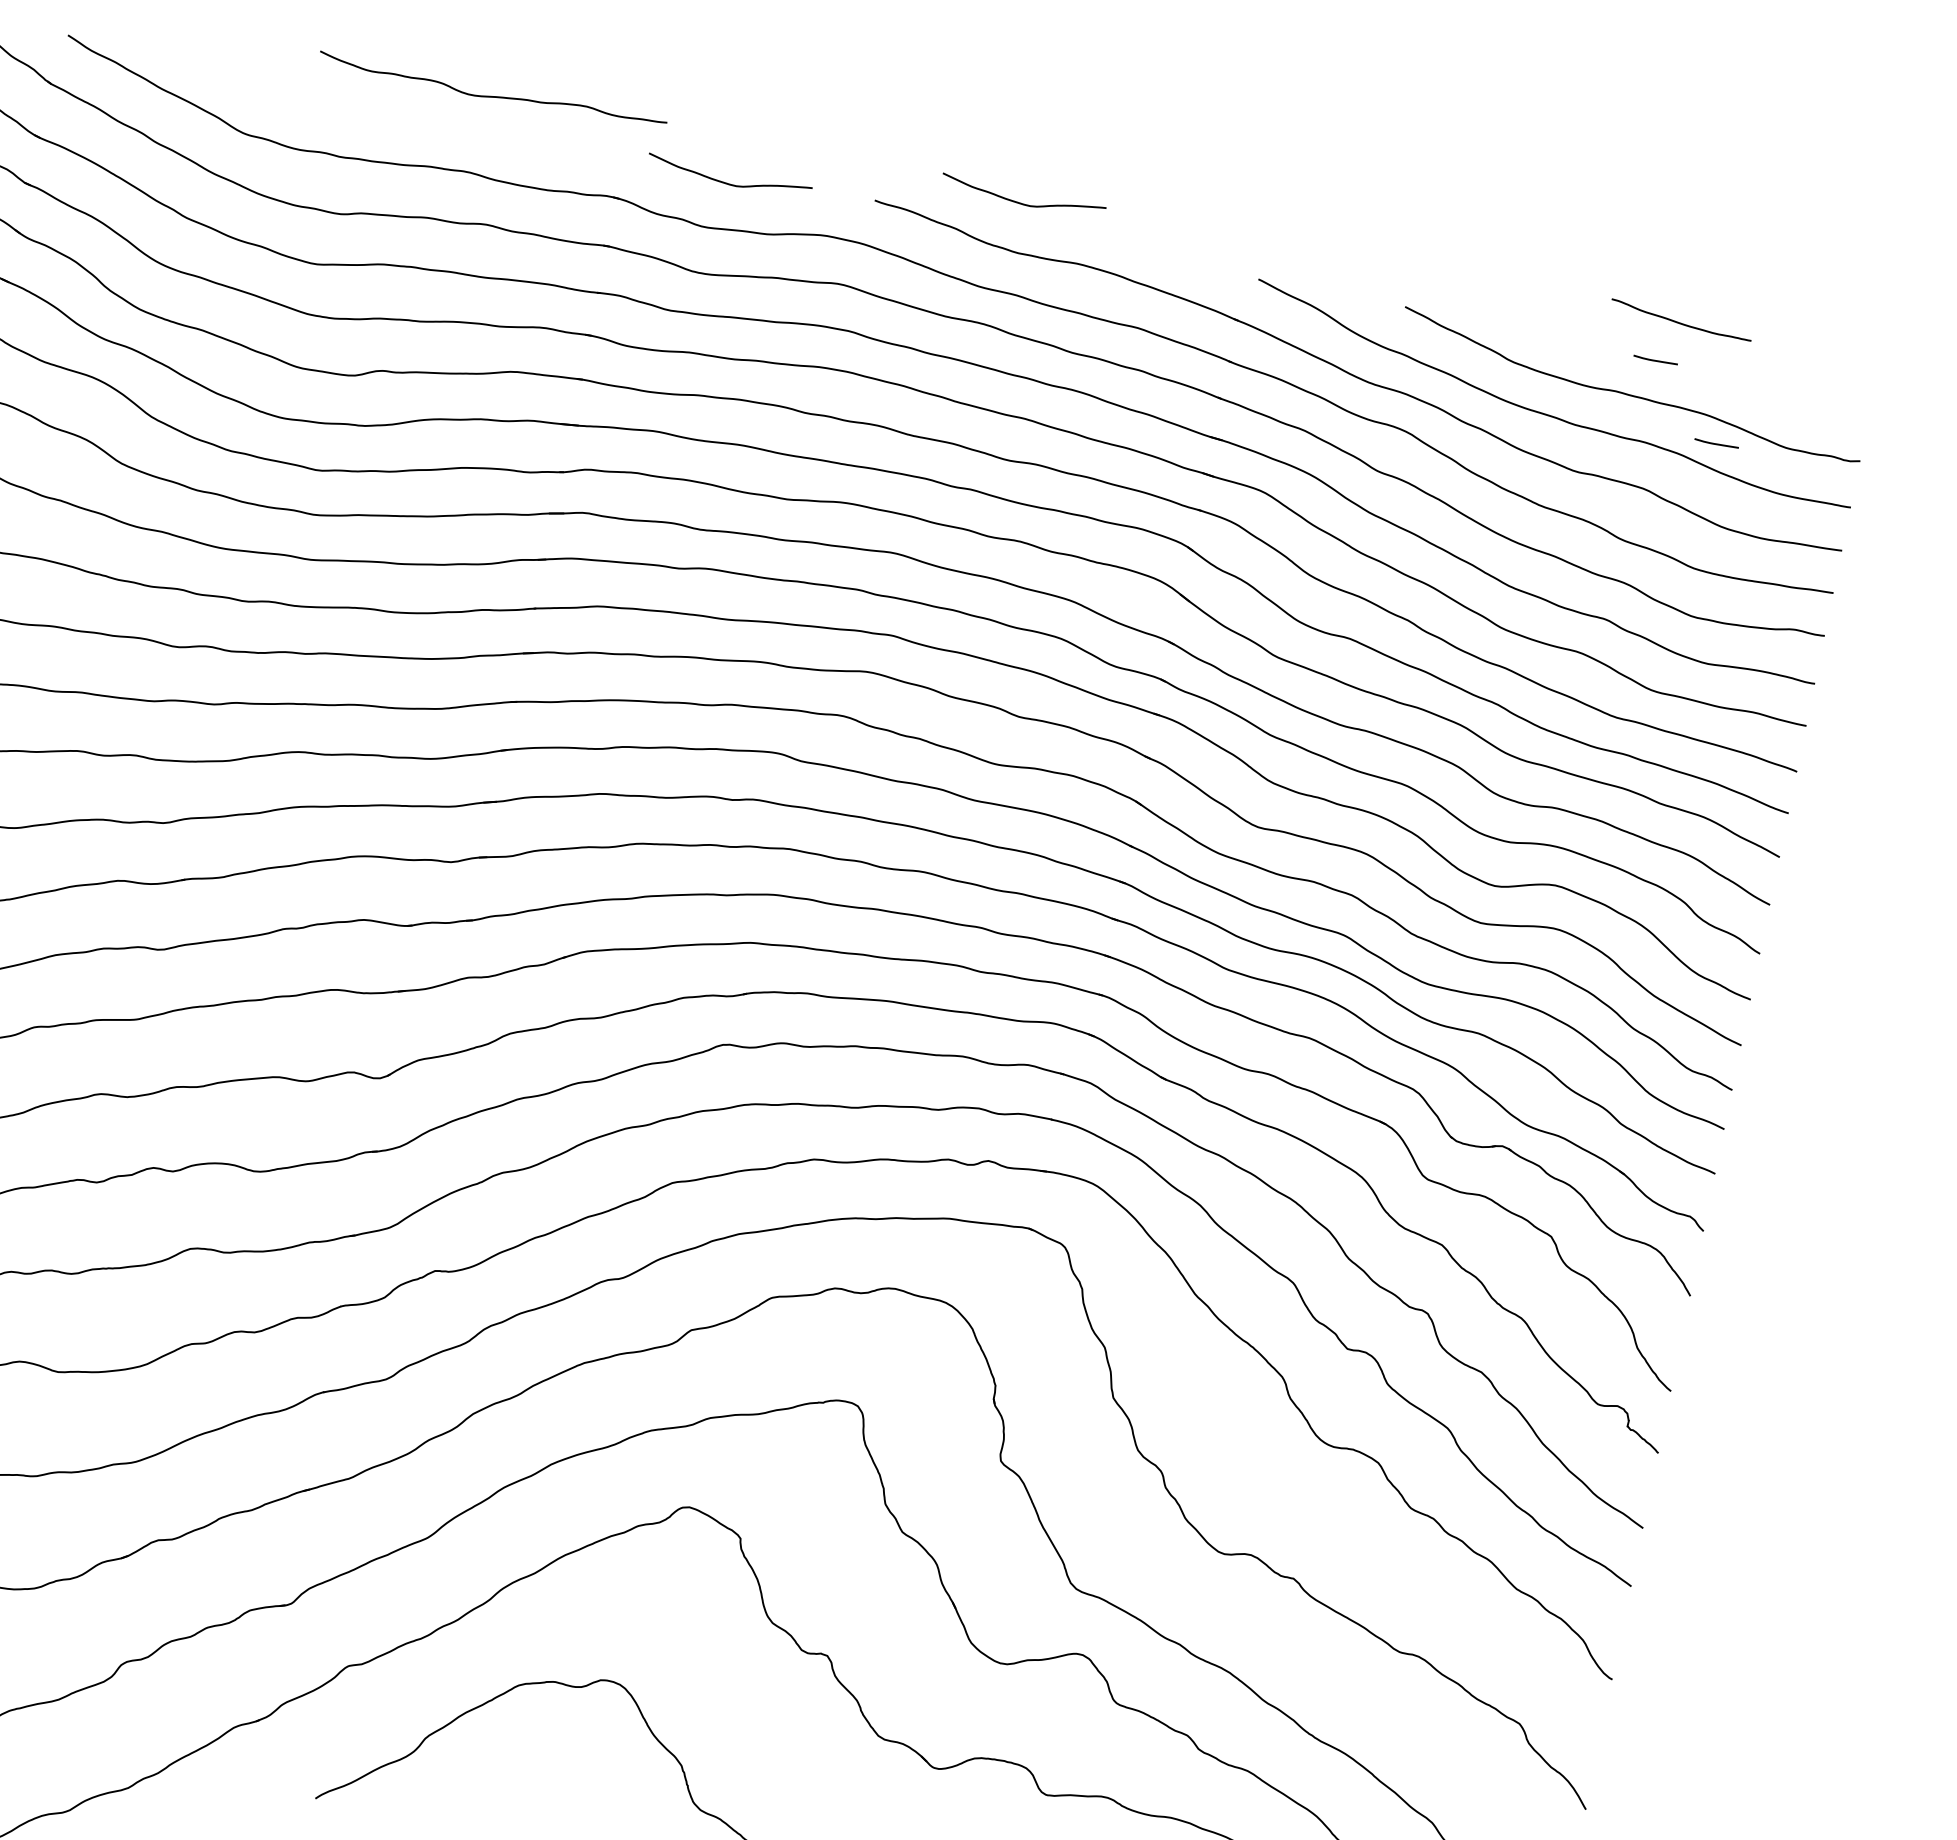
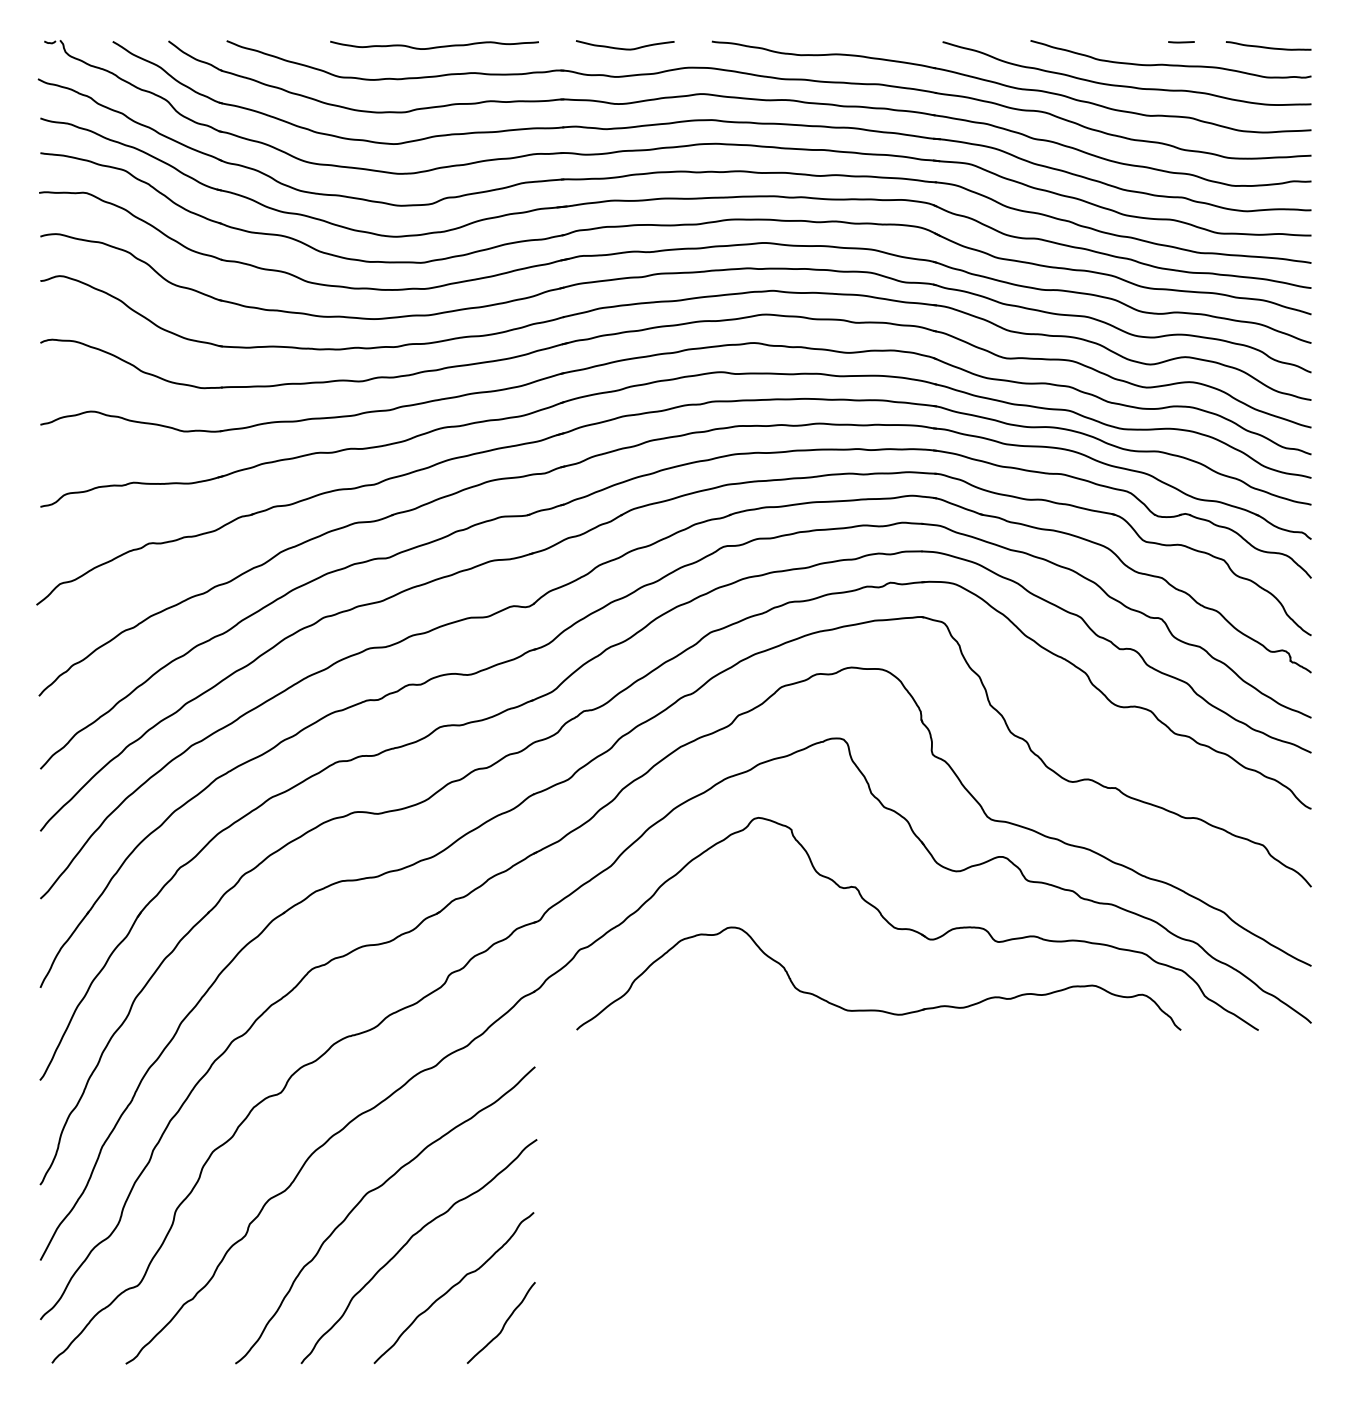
curve: (492, 94) -> (434, 46), moved
curve: (1022, 202) -> (797, 25), removed
curve: (1680, 322) -> (1268, 47), moved
line: (1716, 444) -> (1226, 83), removed

